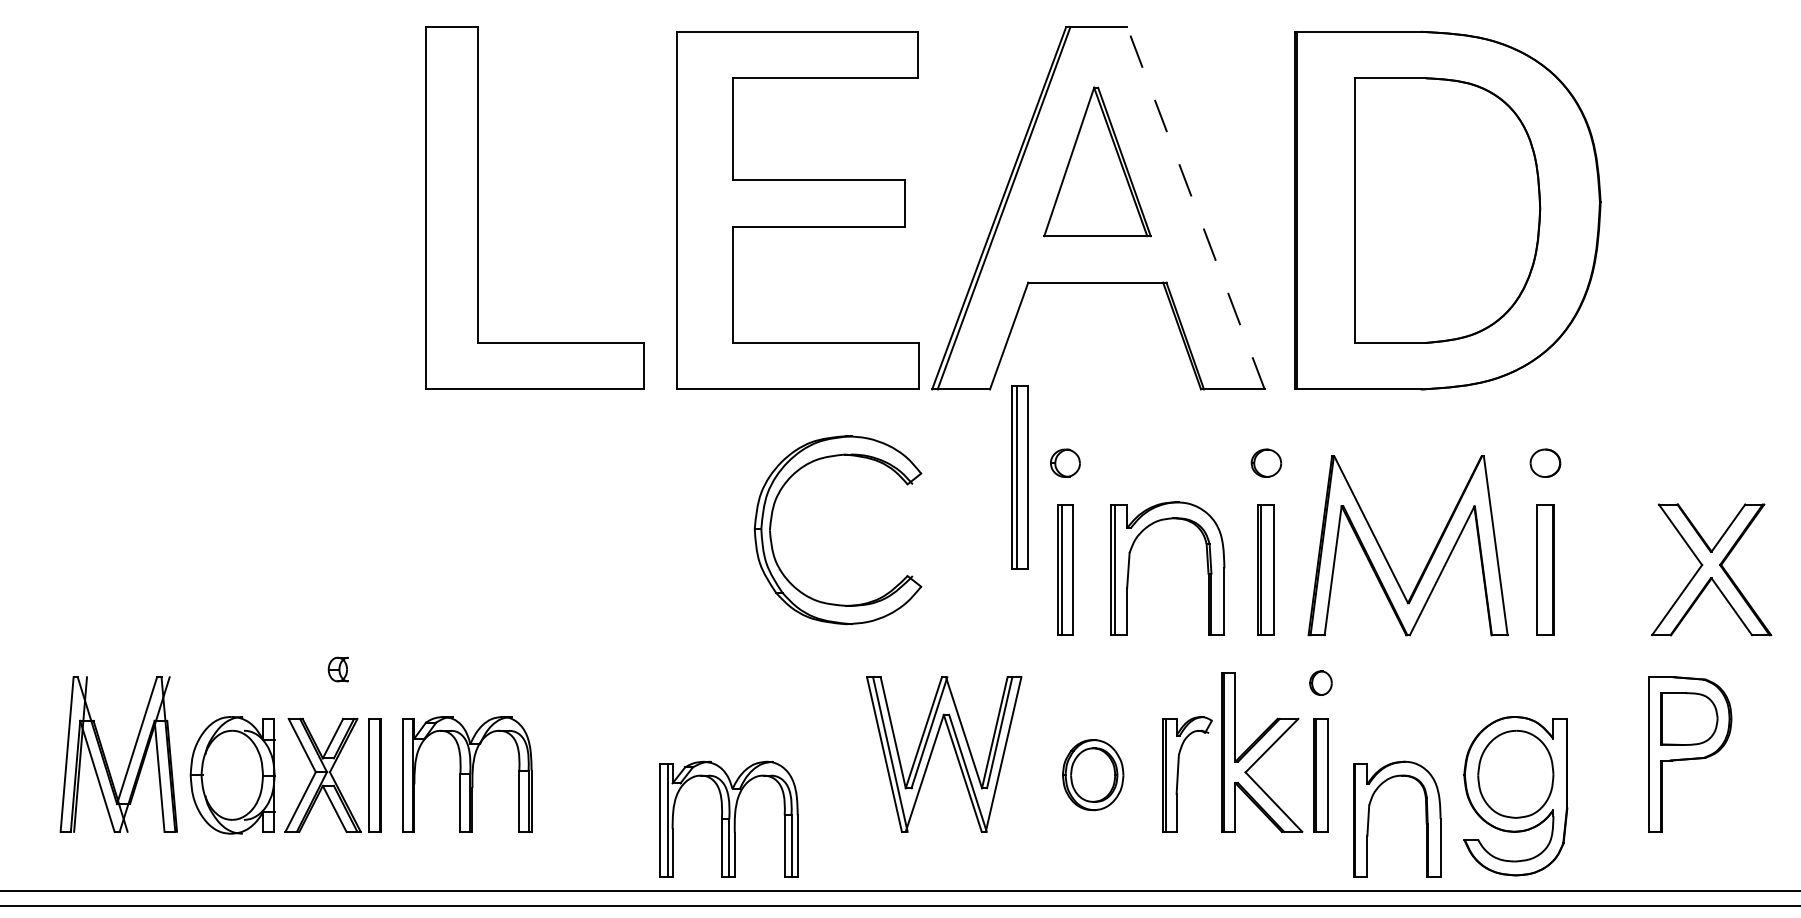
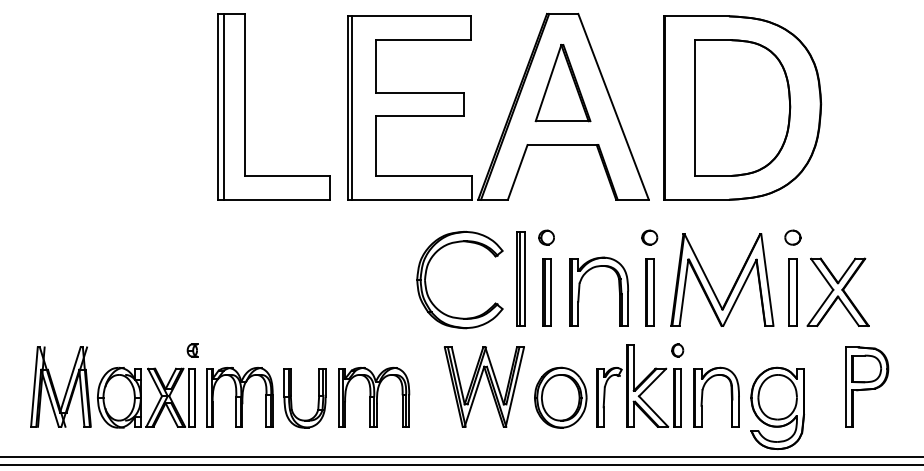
line: (435, 207) -> (223, 106), added
line: (1195, 207) -> (613, 106), dashed -> solid
line: (685, 209) -> (351, 107), added
part: (1018, 476) -> (520, 278), moved
part: (772, 527) -> (426, 278), moved
part: (1710, 568) -> (837, 291), moved
part: (338, 669) -> (192, 350), moved
part: (1092, 774) -> (560, 397), size x1.67
part: (570, 782) -> (292, 401), added
part: (1371, 813) -> (703, 394), moved
part: (729, 819) -> (374, 397), moved

